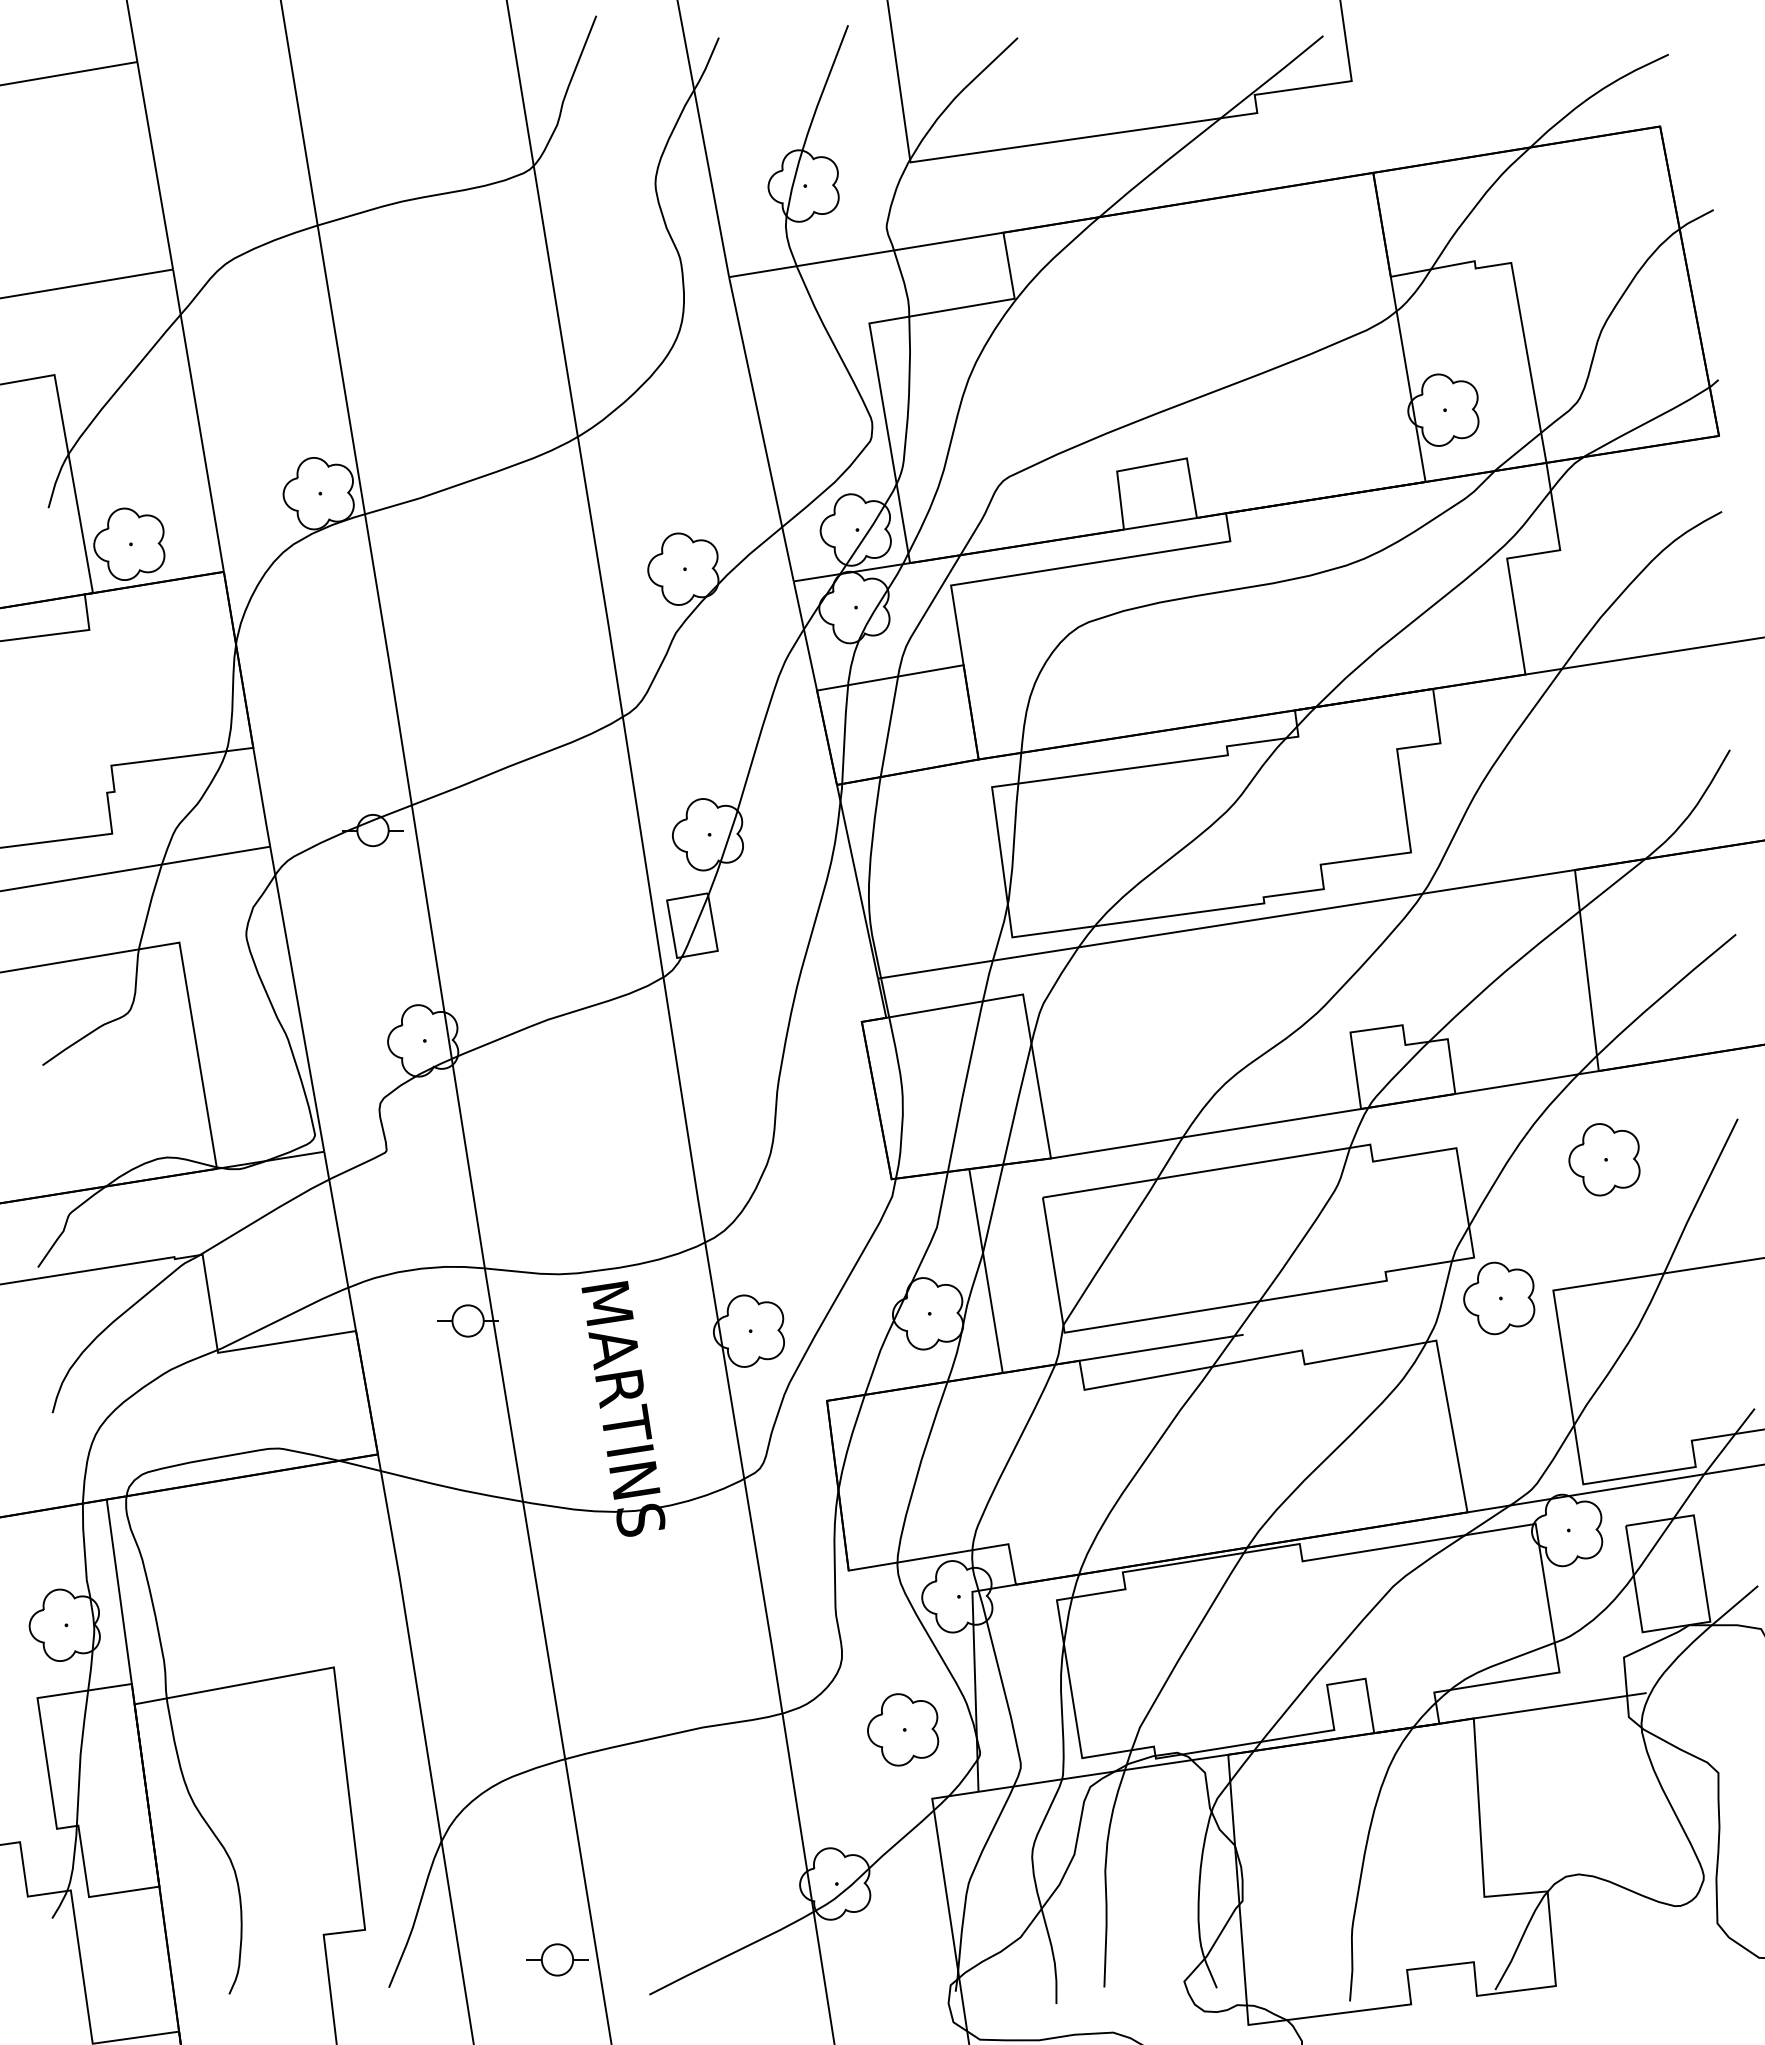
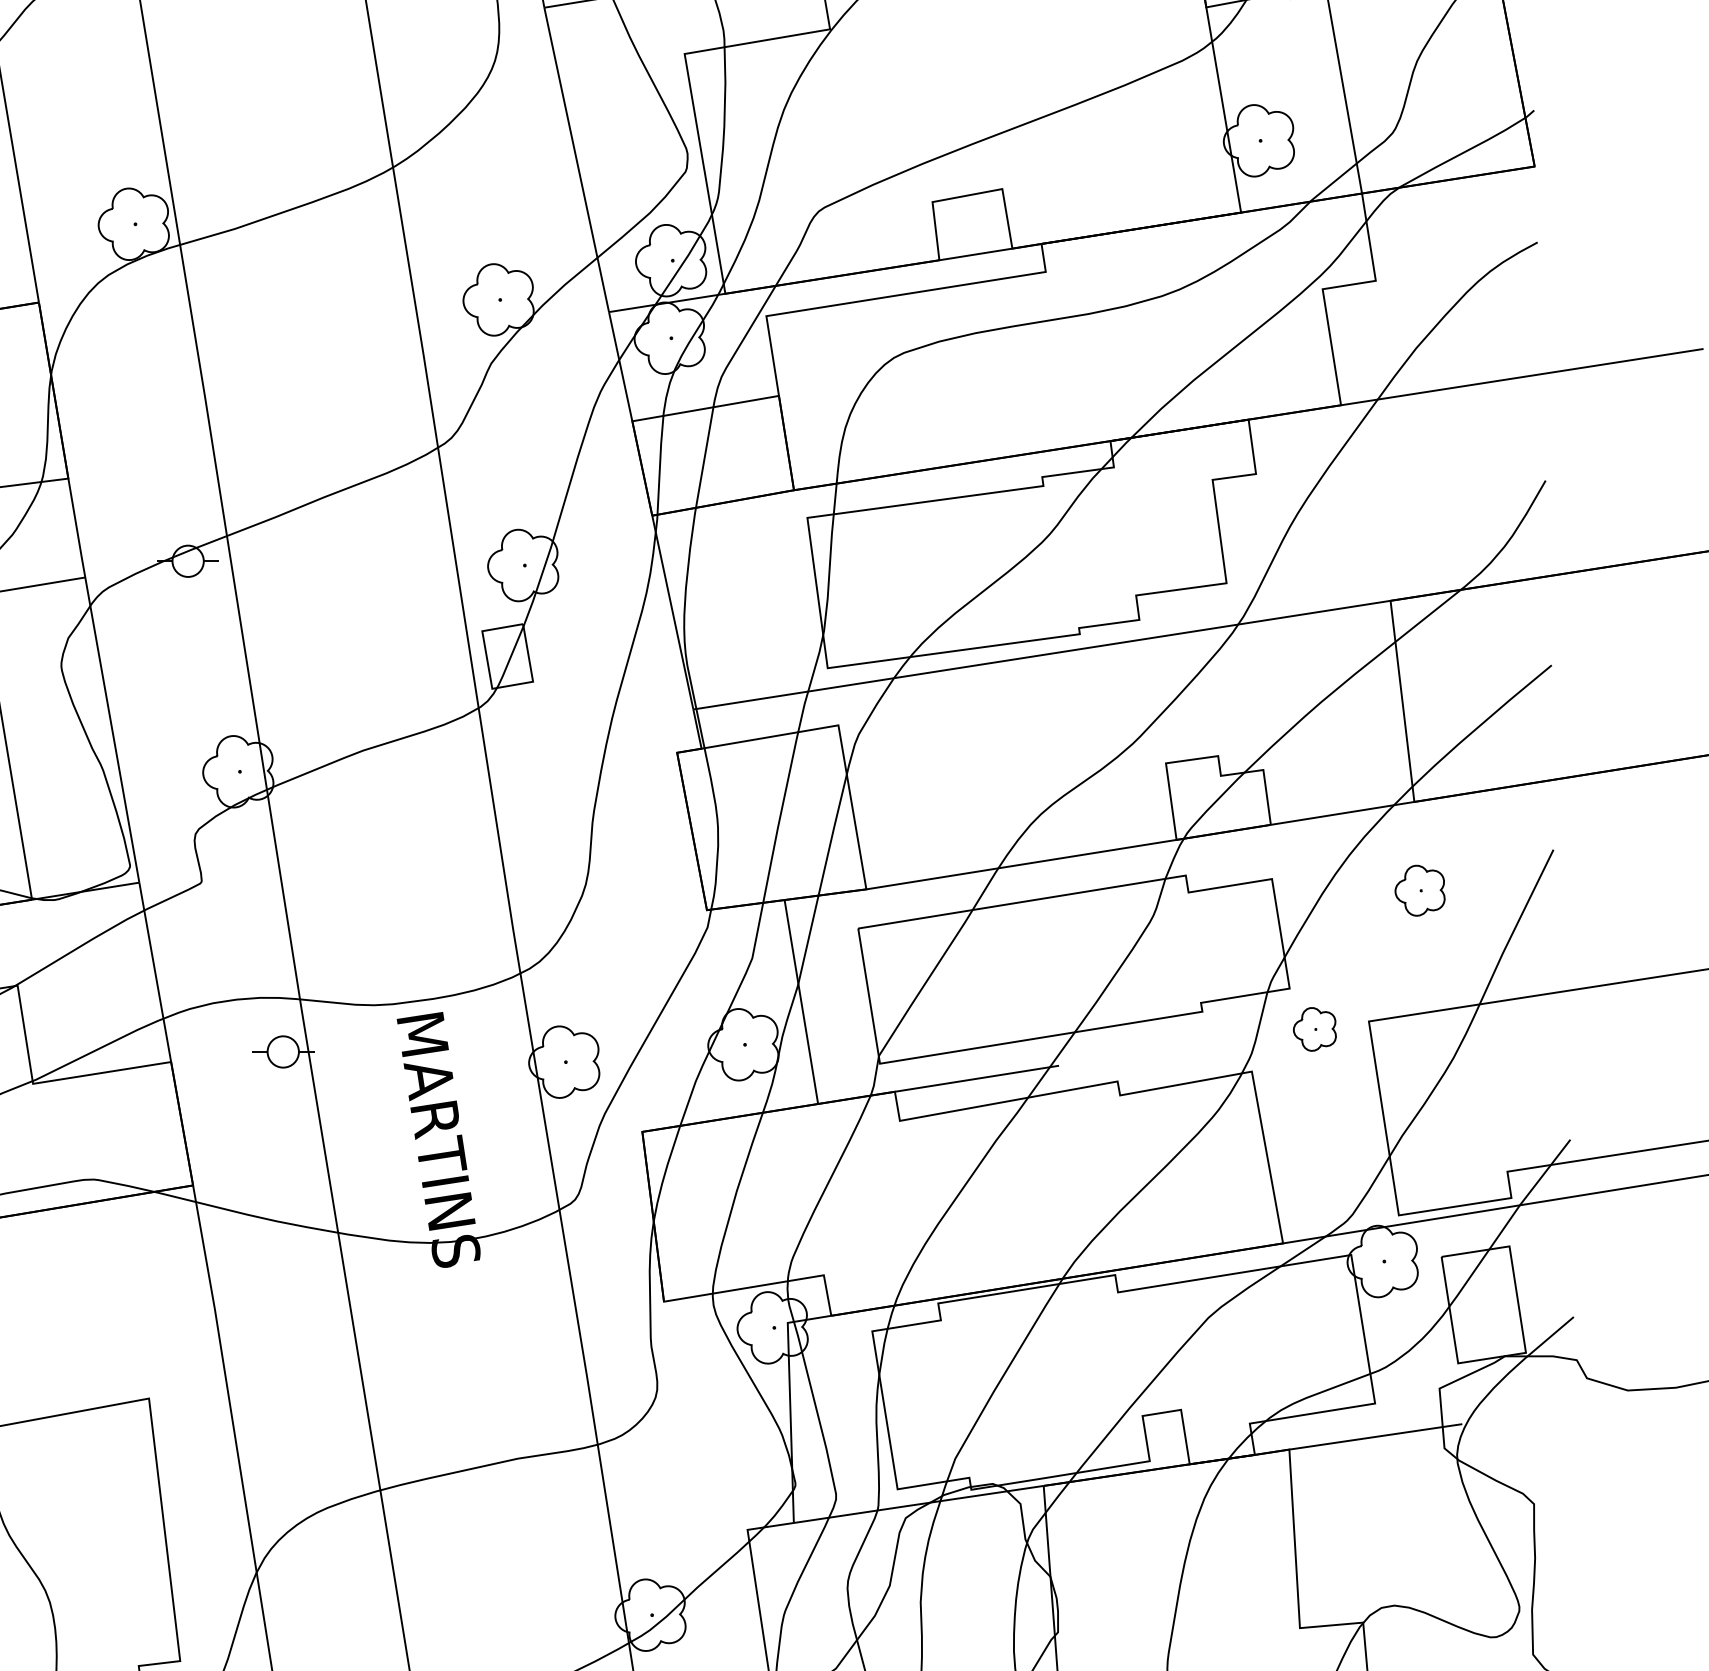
part: (1604, 1159) -> (1420, 890), size x0.7
part: (1499, 1298) -> (1315, 1029), size x0.6
part: (903, 1729) -> (718, 1460), removed

